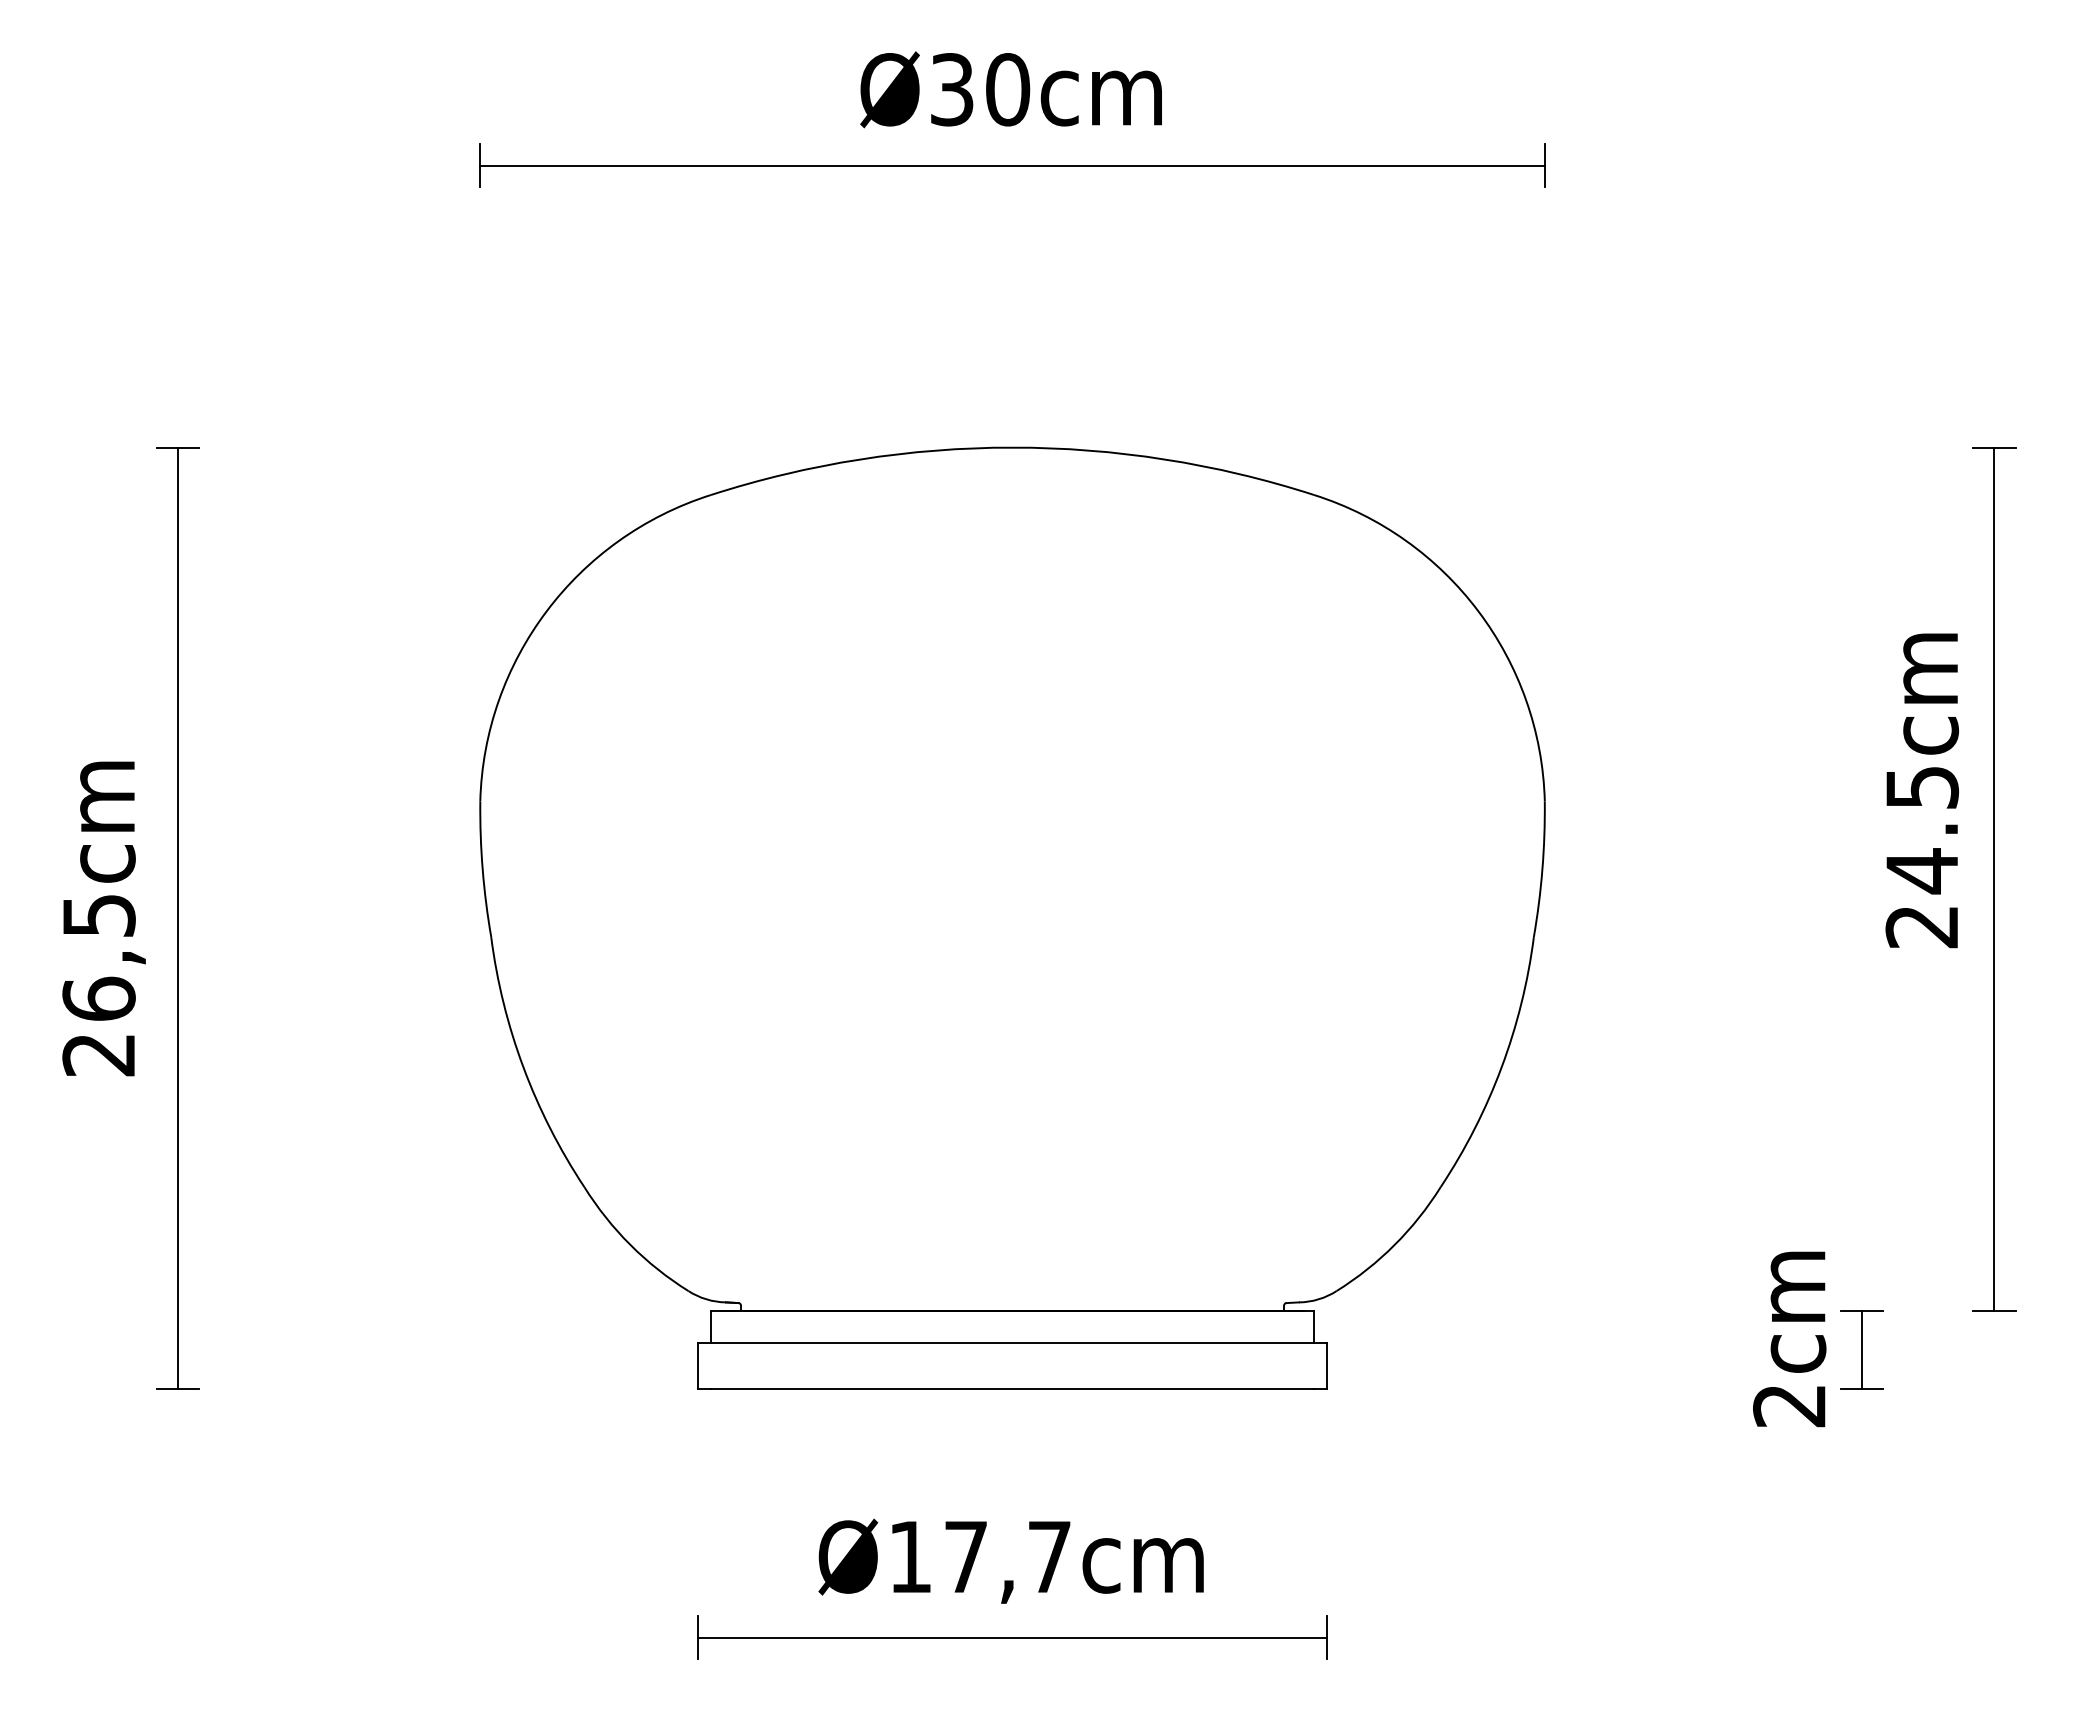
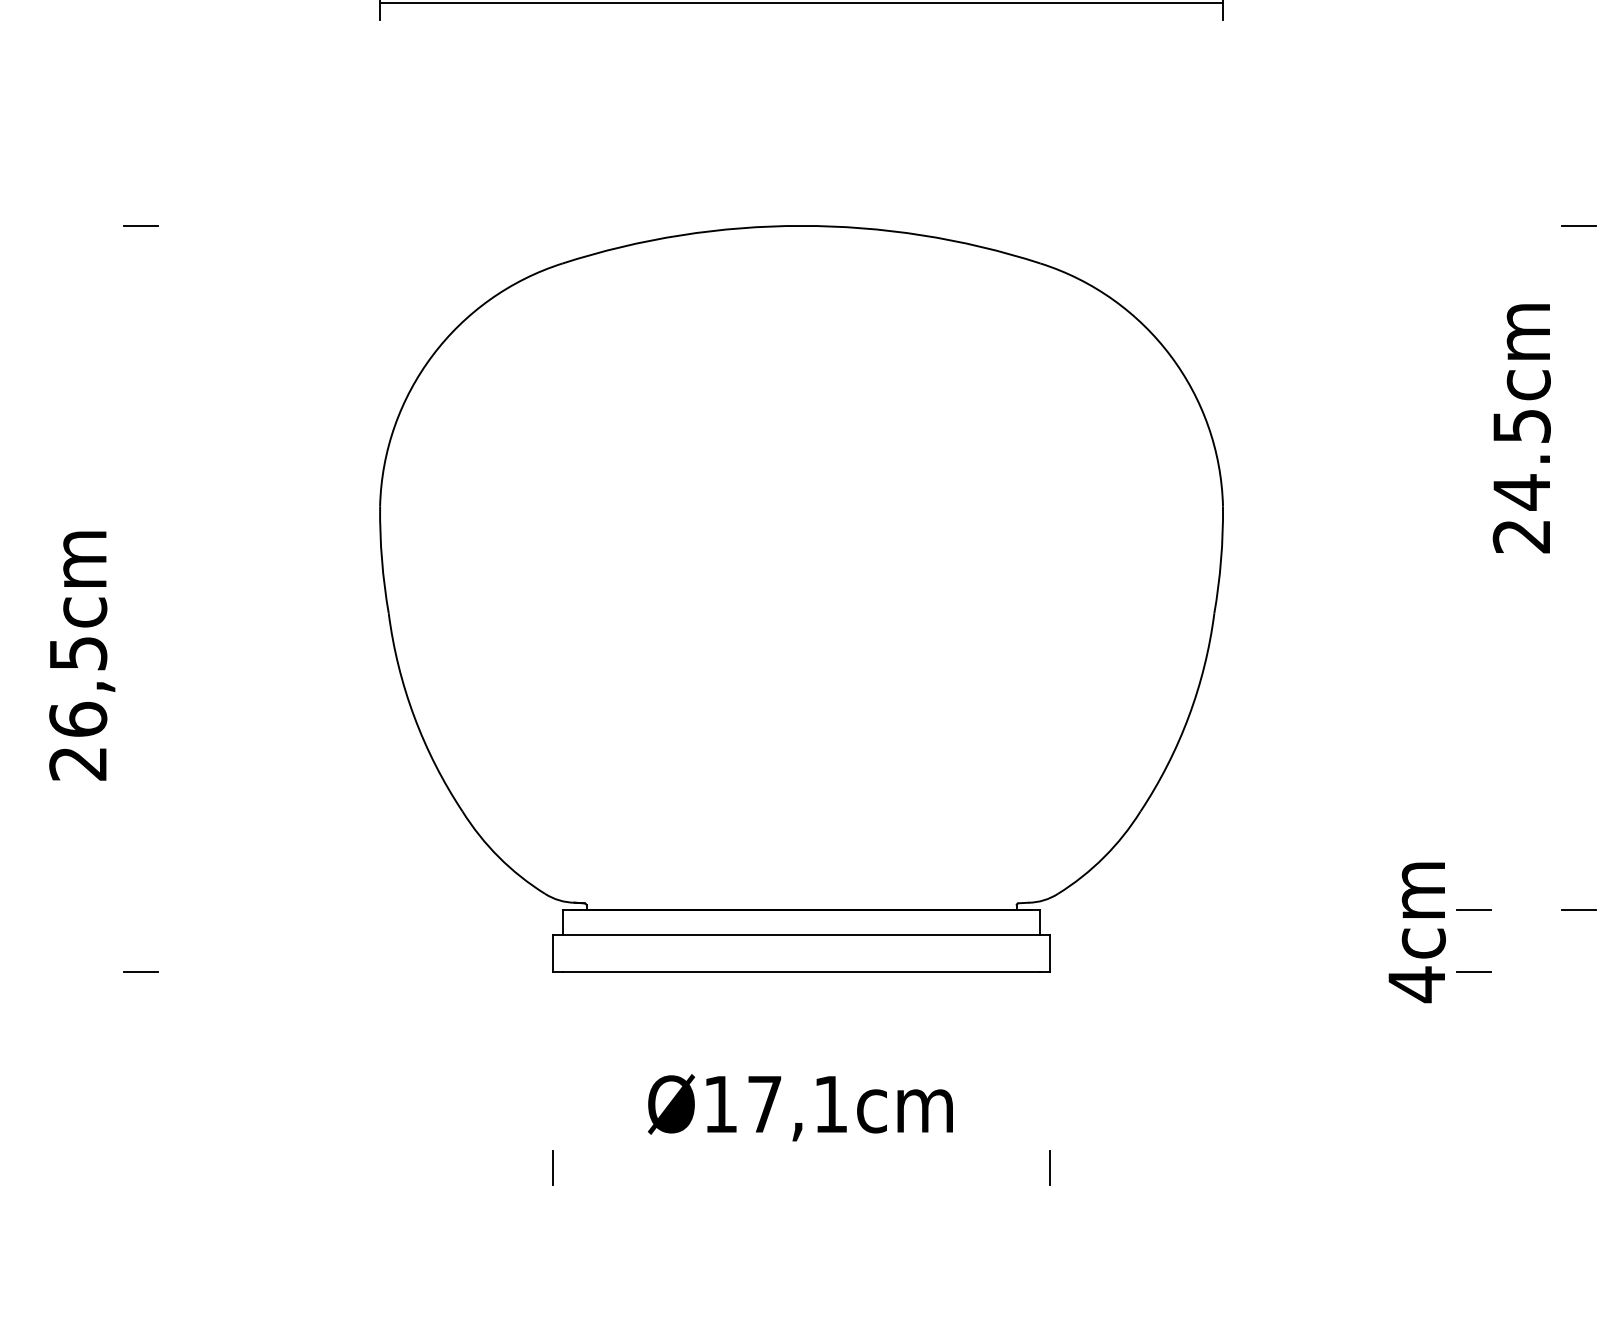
text: (1922, 790) -> (1522, 428), moved
line: (1994, 879) -> (1579, 567), removed
text: (103, 918) -> (81, 655), moved
line: (177, 918) -> (140, 598), removed
line: (1862, 1350) -> (1474, 940), removed
text: (1789, 1405) -> (1416, 984), 2cm -> 4cm
text: (1049, 1556) -> (830, 1103), Ø17,7cm -> Ø17,1cm
line: (1012, 1637) -> (801, 1168), removed

